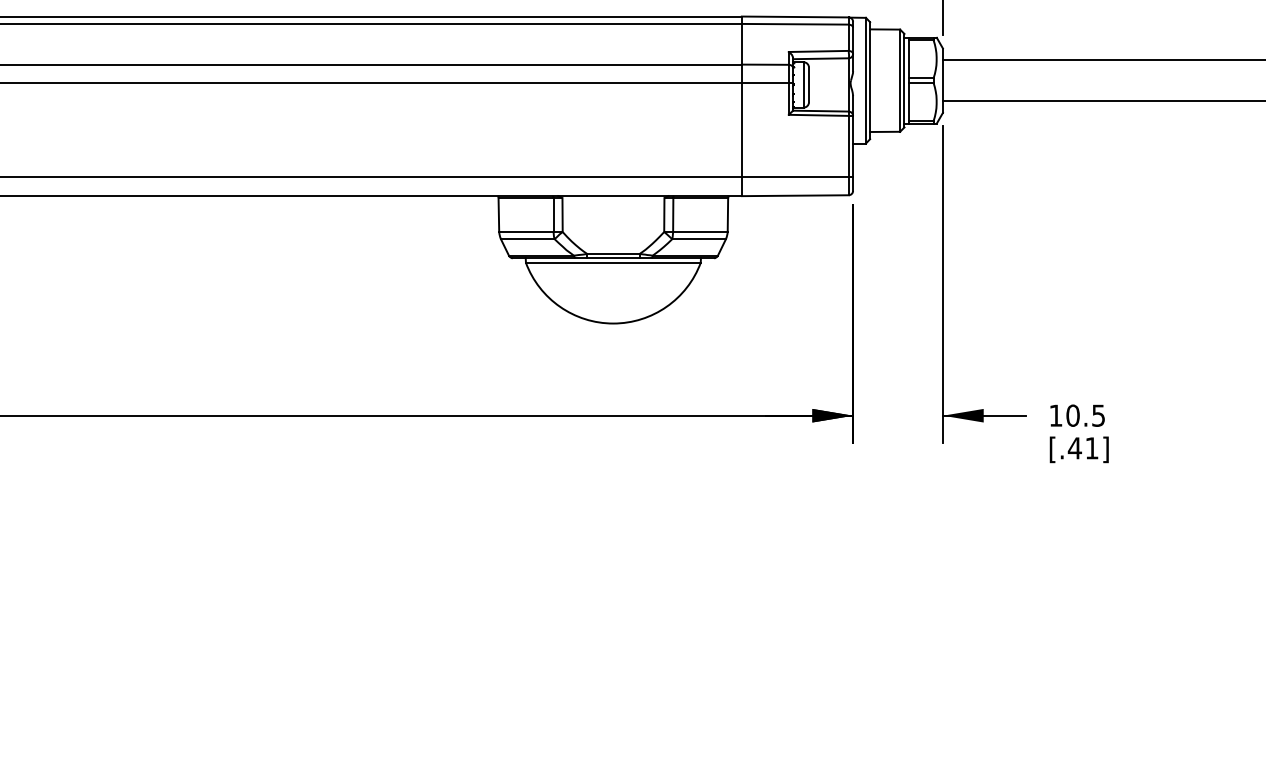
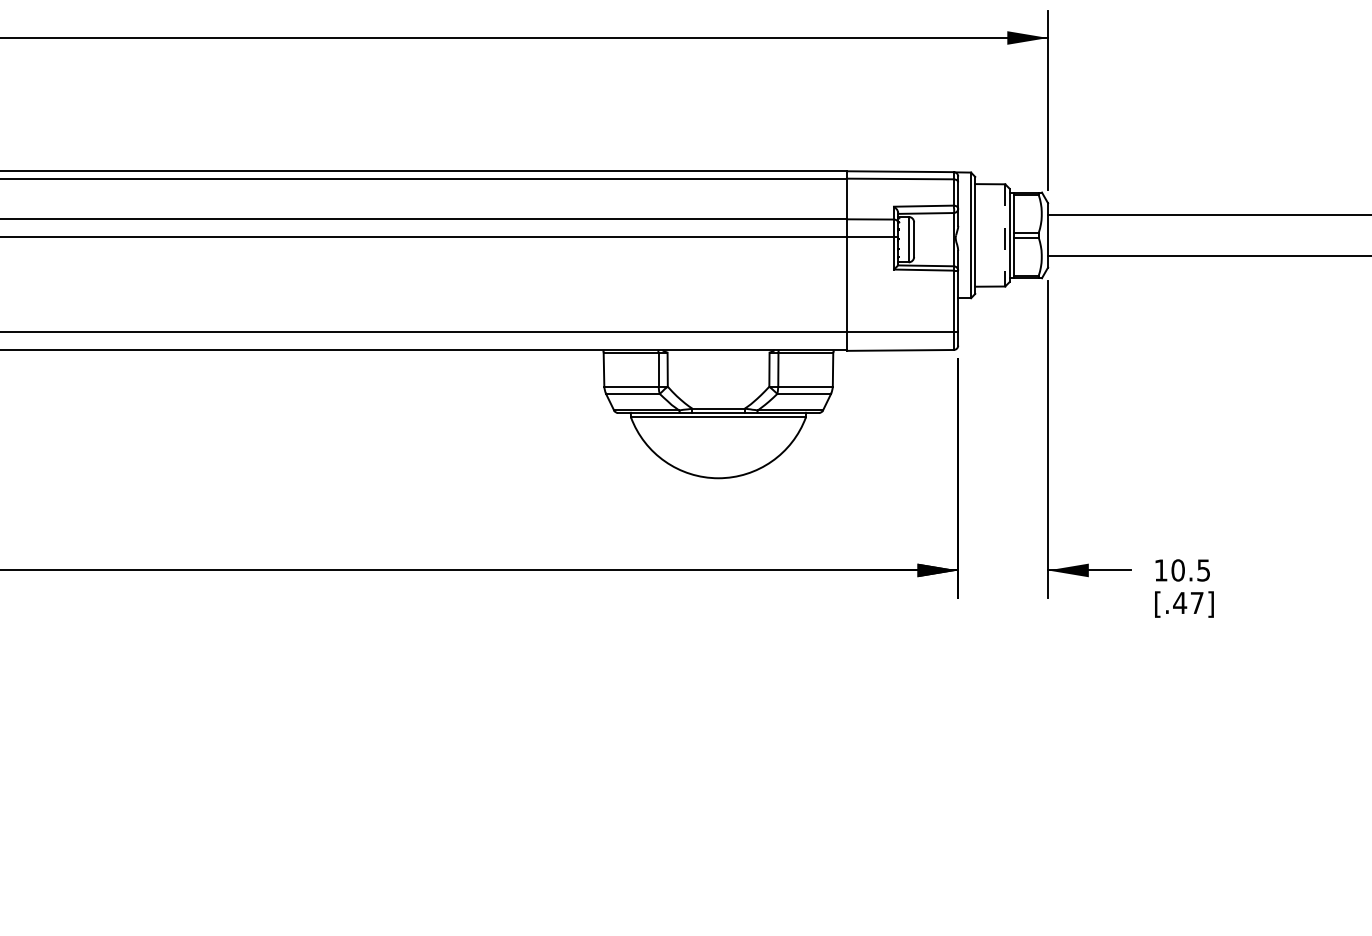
line: (900, 80) -> (1005, 235), solid -> dashed
text: (1092, 447) -> (1197, 602), [.41] -> [.47]

